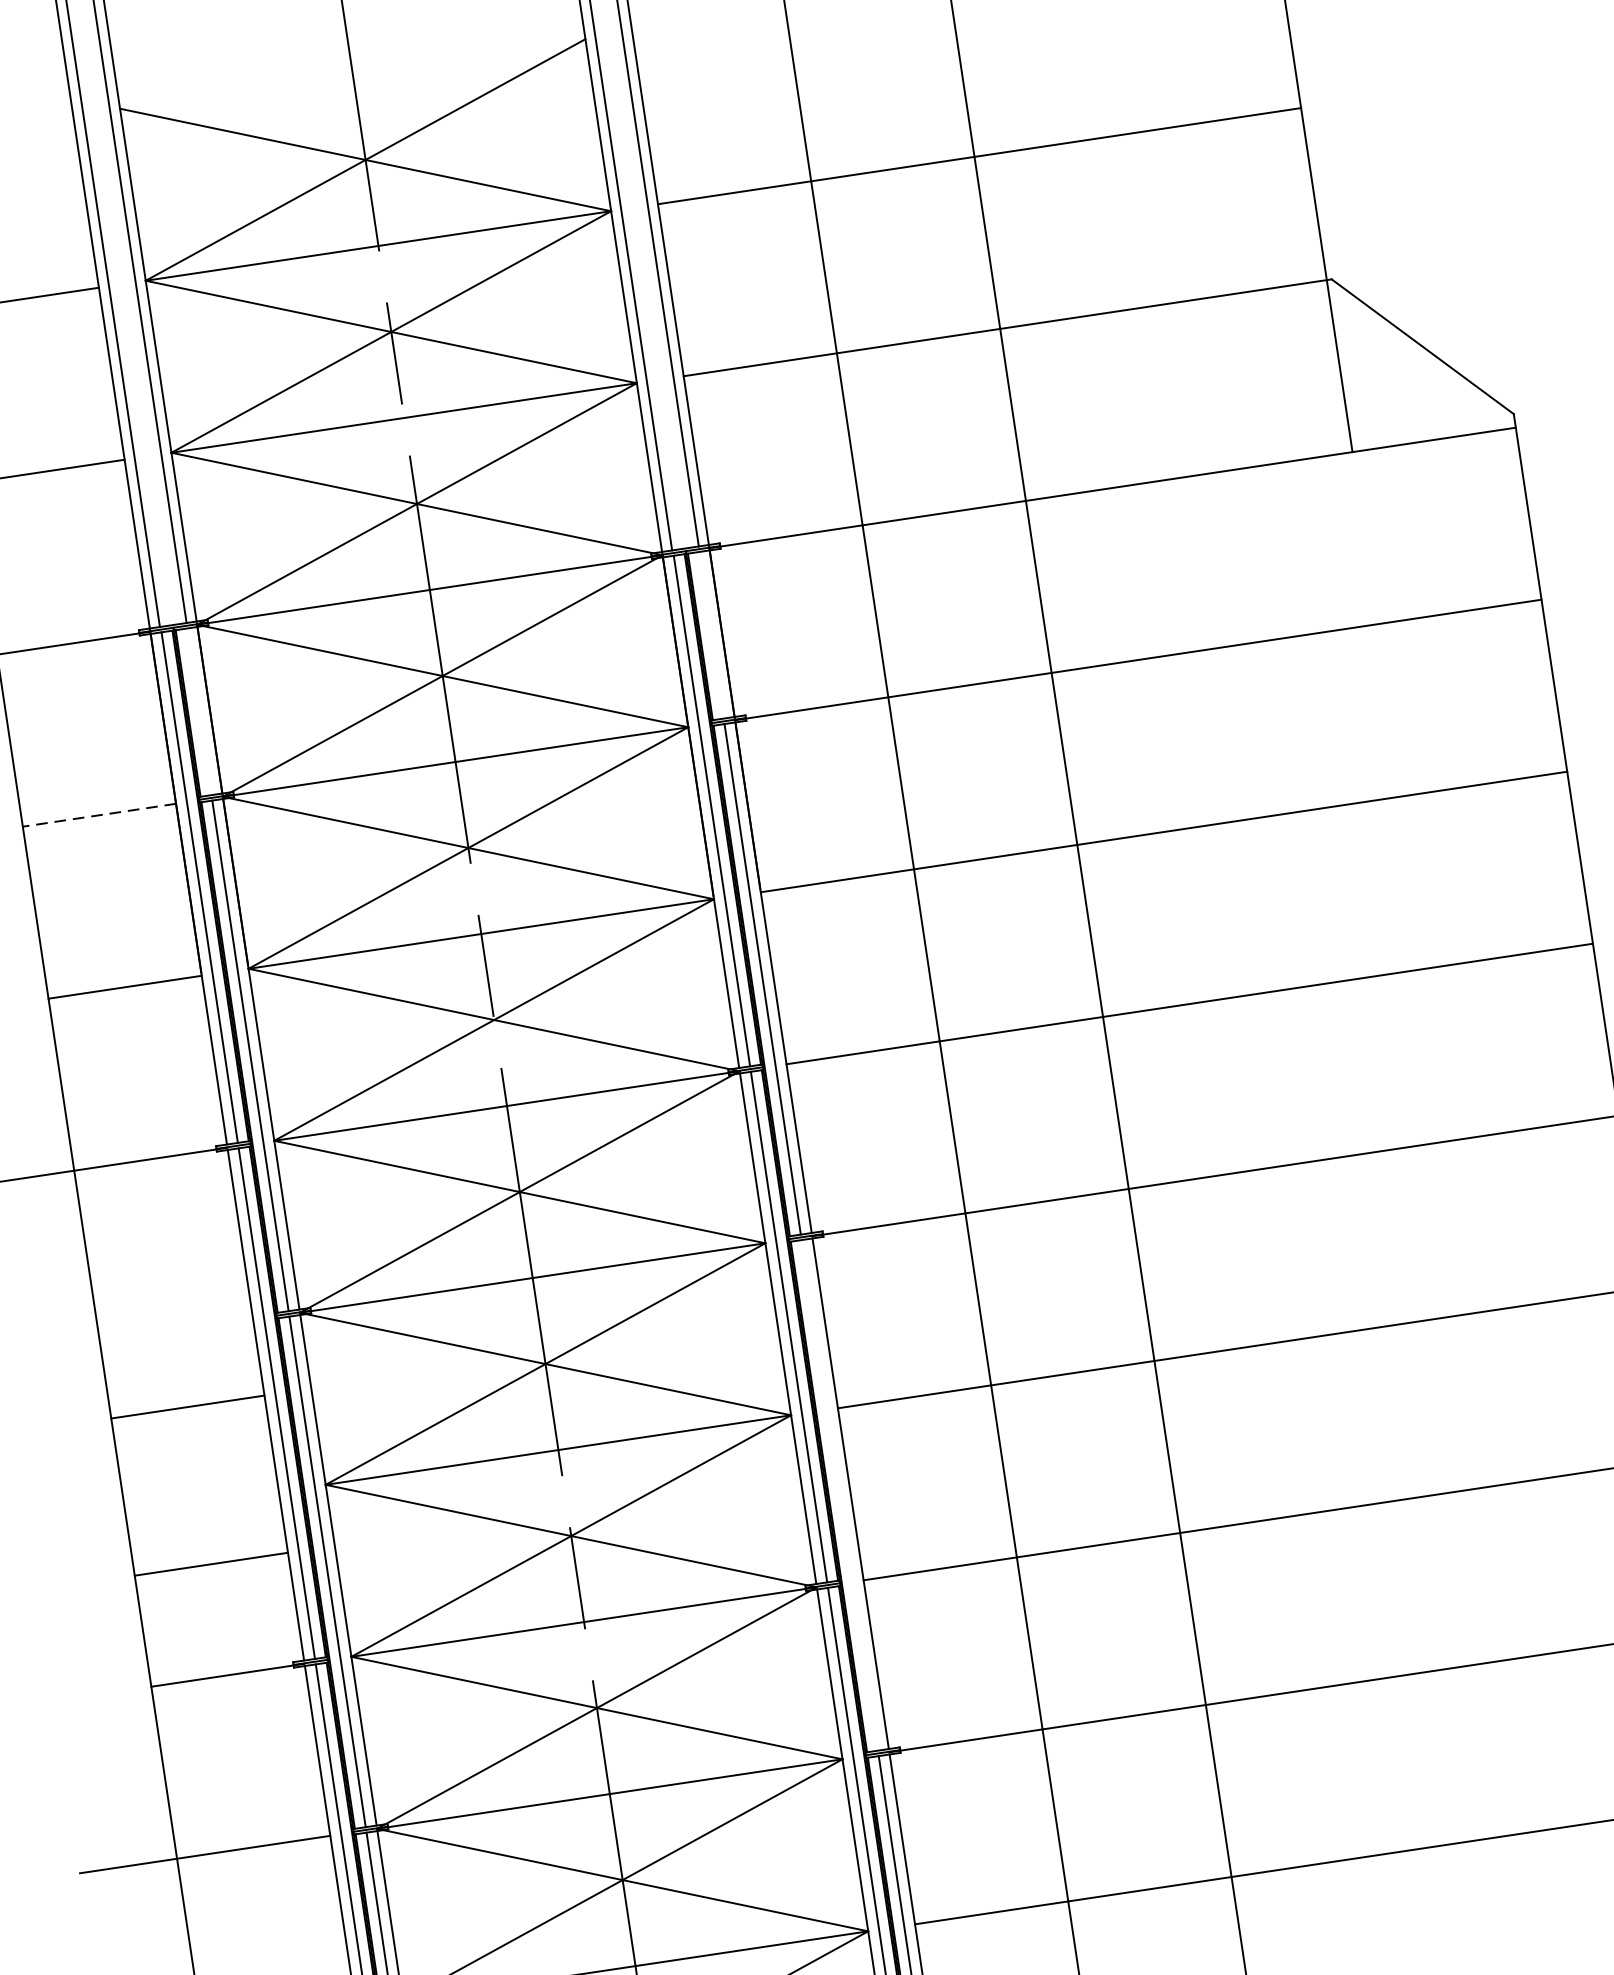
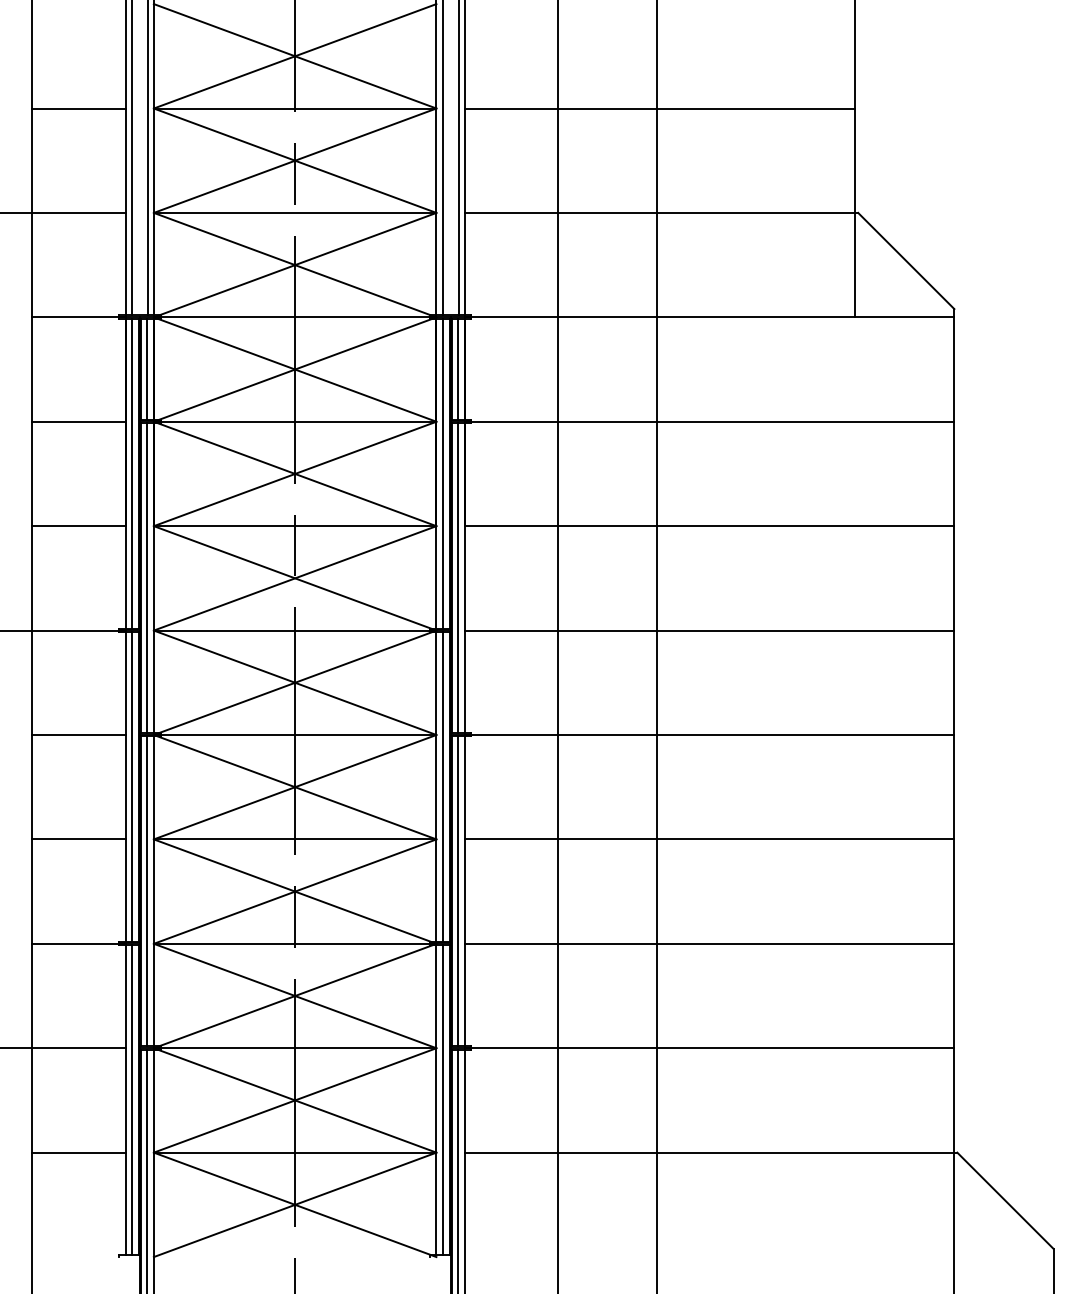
line: (711, 634) -> (458, 368), added
line: (199, 710) -> (147, 368), added
line: (98, 814) -> (78, 421), dashed -> solid
line: (187, 1408) -> (78, 735), moved
line: (840, 1495) -> (458, 891), added
line: (210, 1564) -> (78, 839), moved

